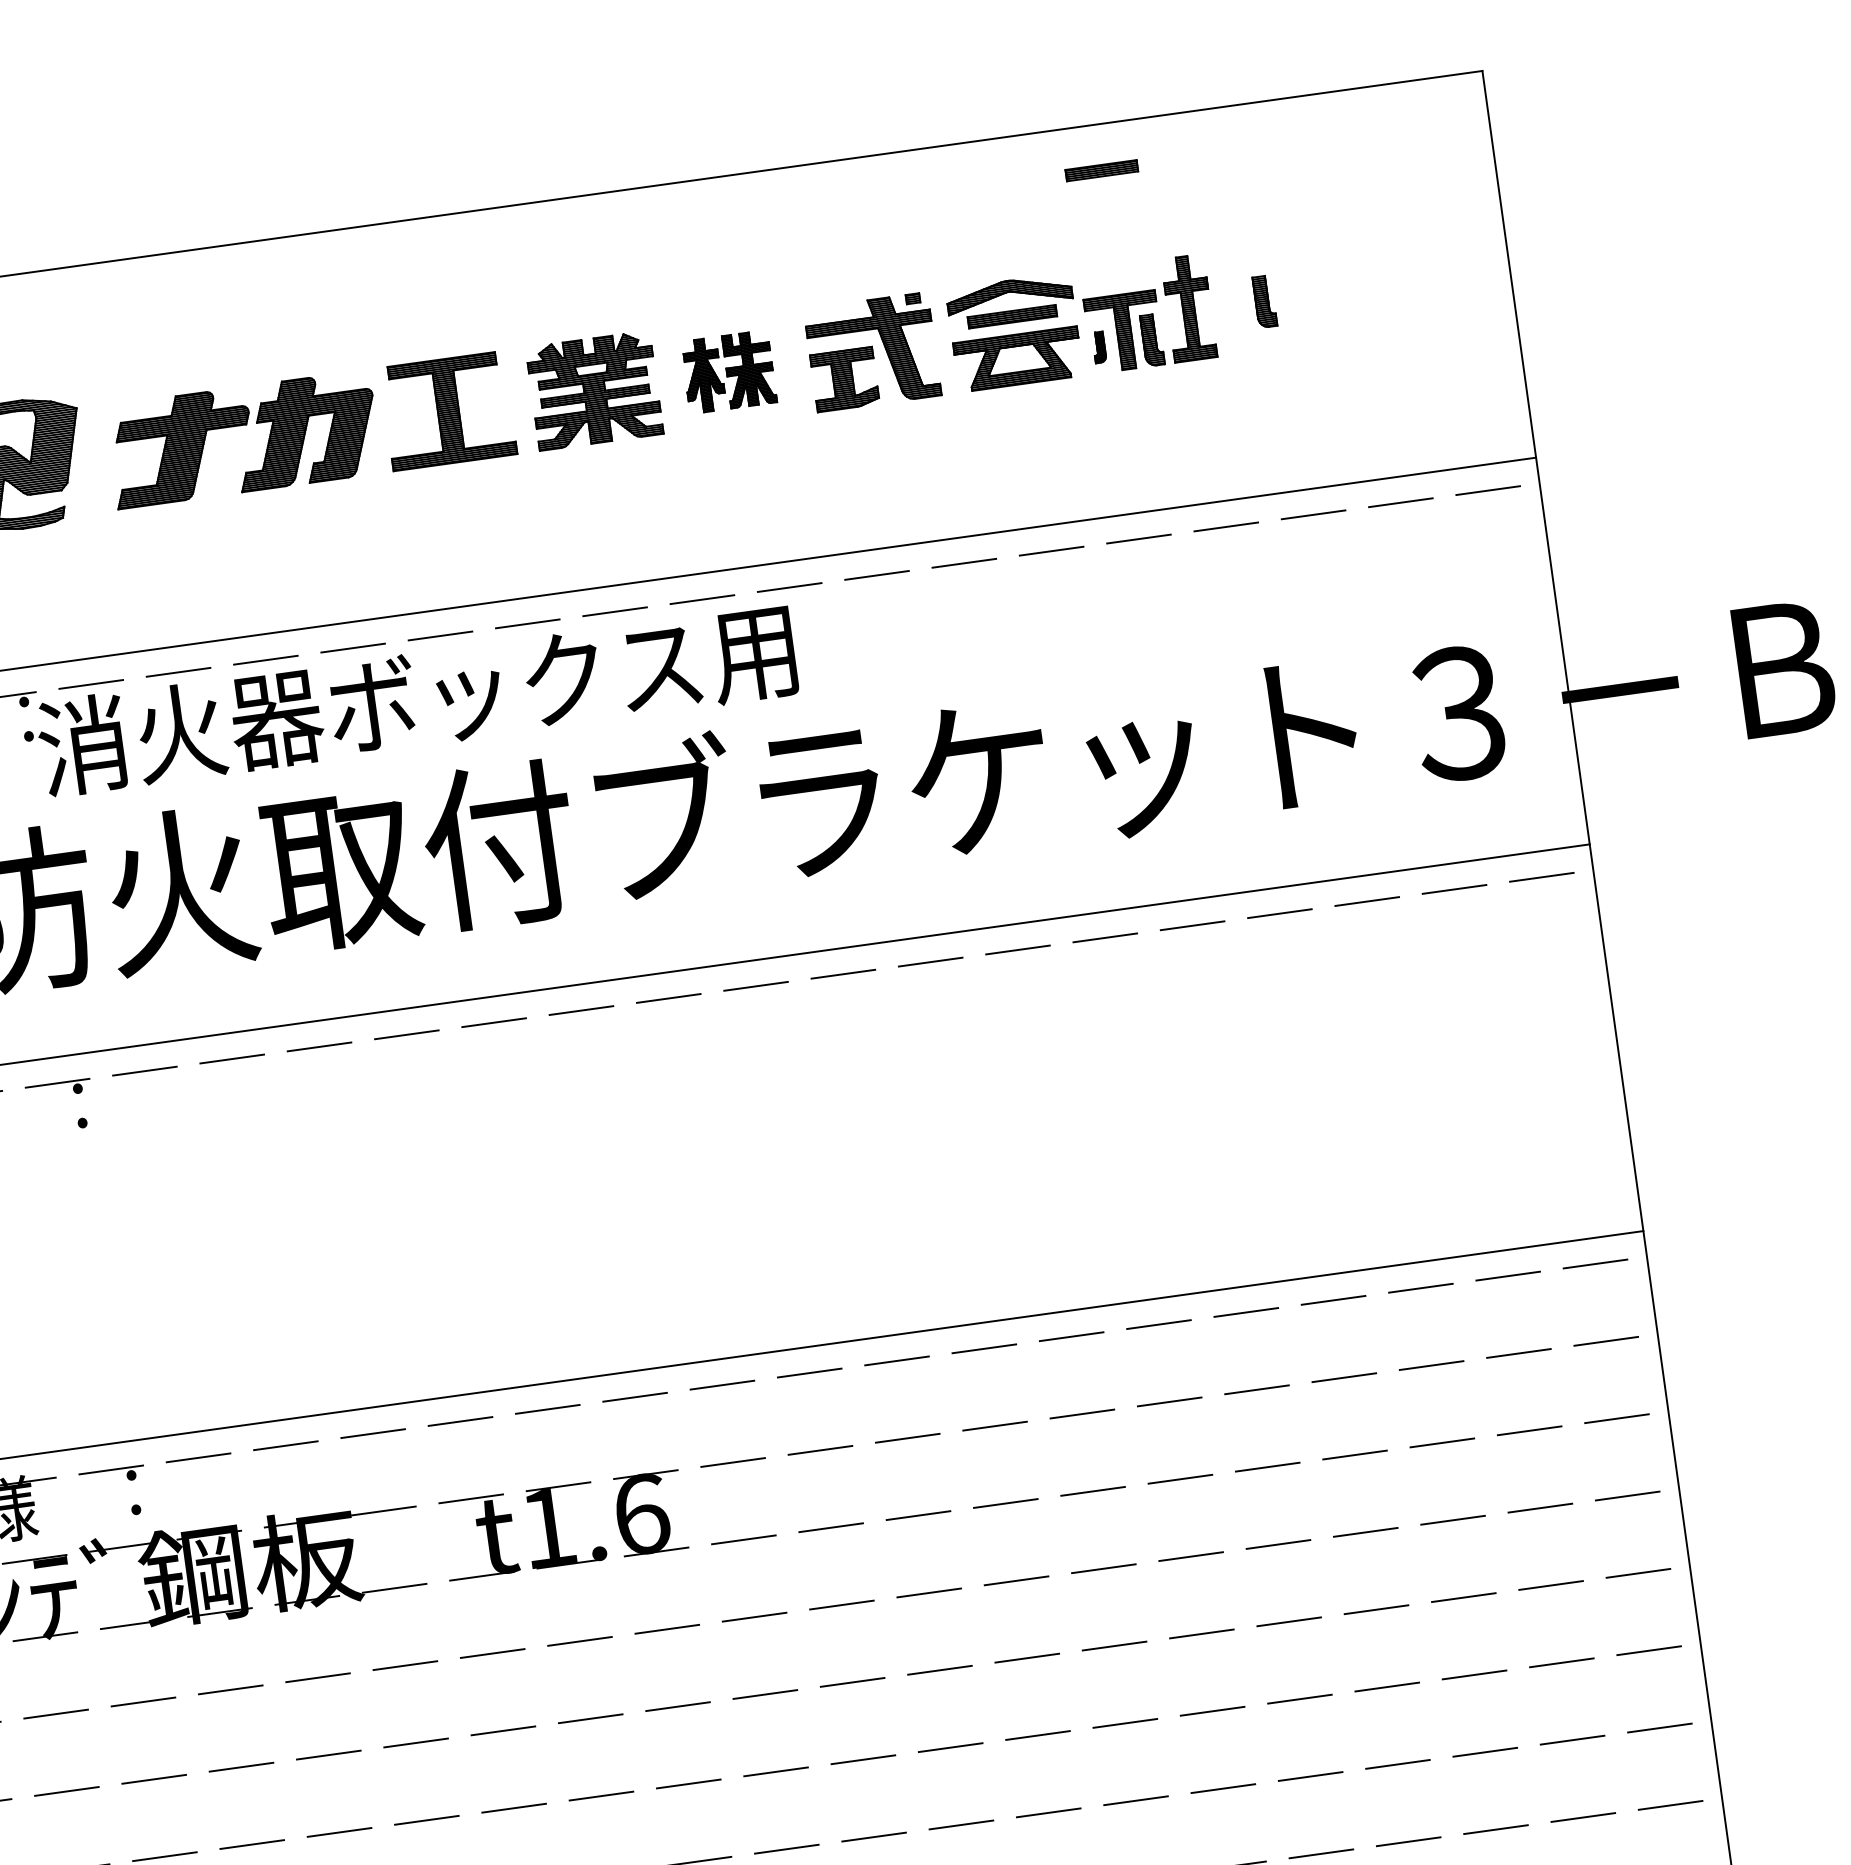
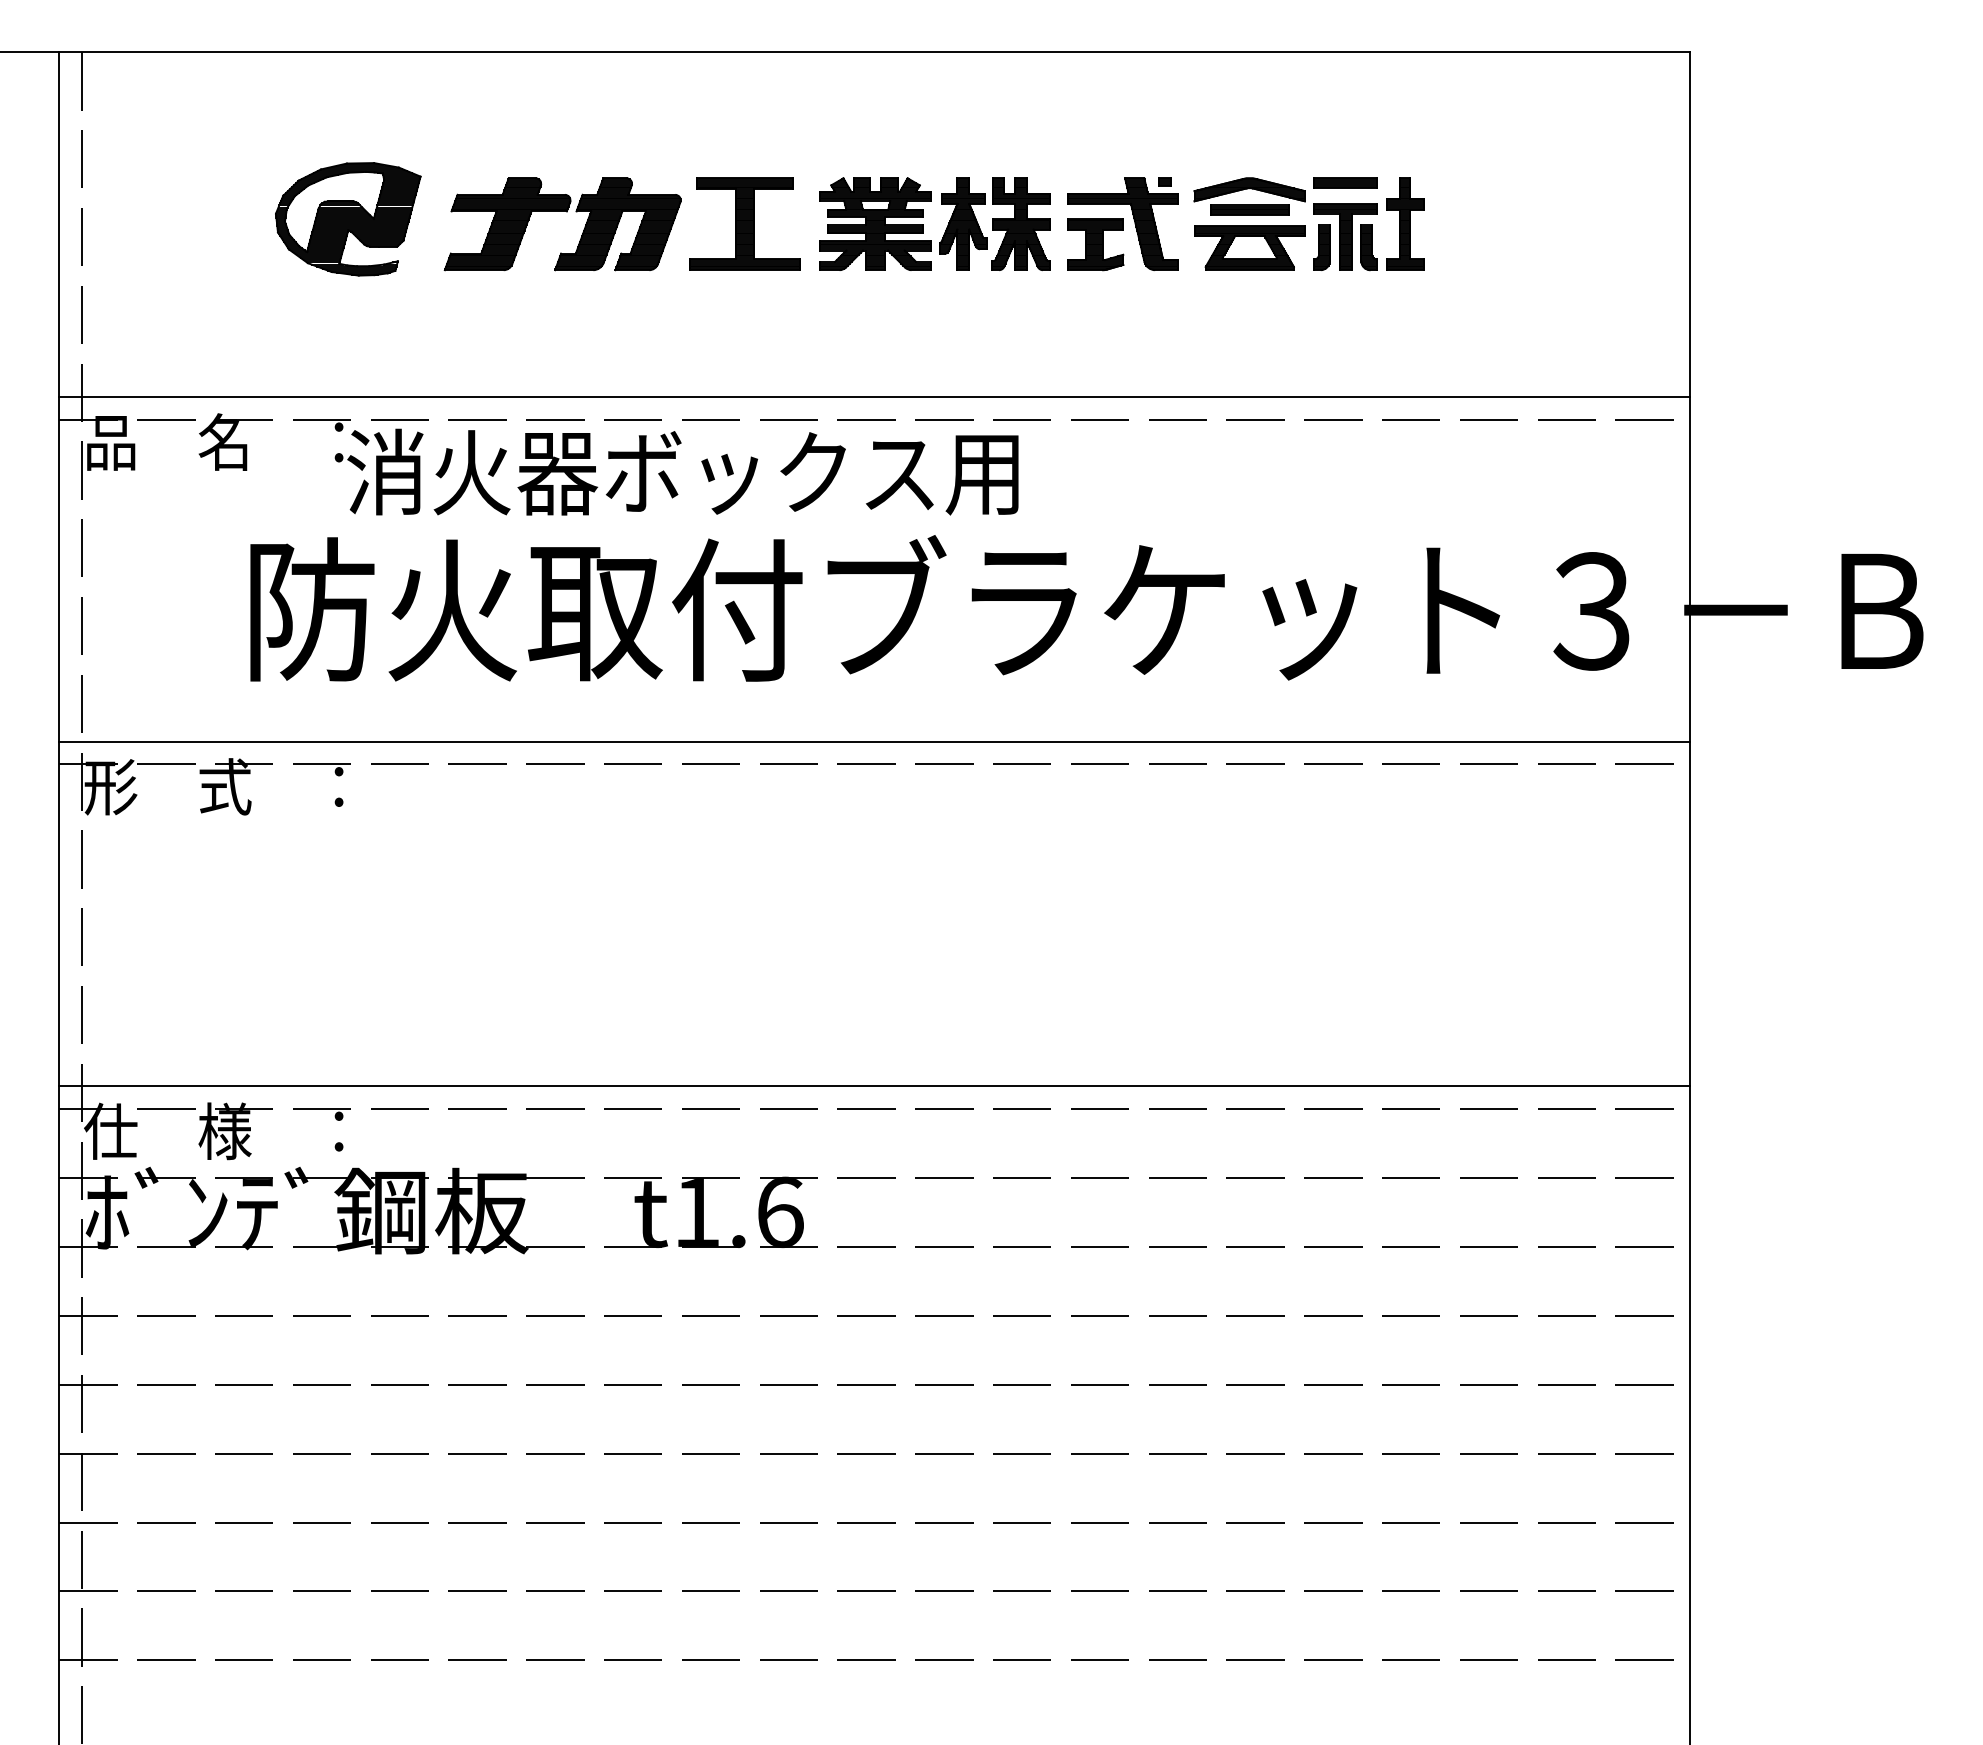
part: (1101, 169) -> (1345, 182), moved
part: (1263, 301) -> (1471, 227), removed
part: (1098, 347) -> (1321, 247), size x1.67
part: (728, 371) -> (994, 223), size x1.43

